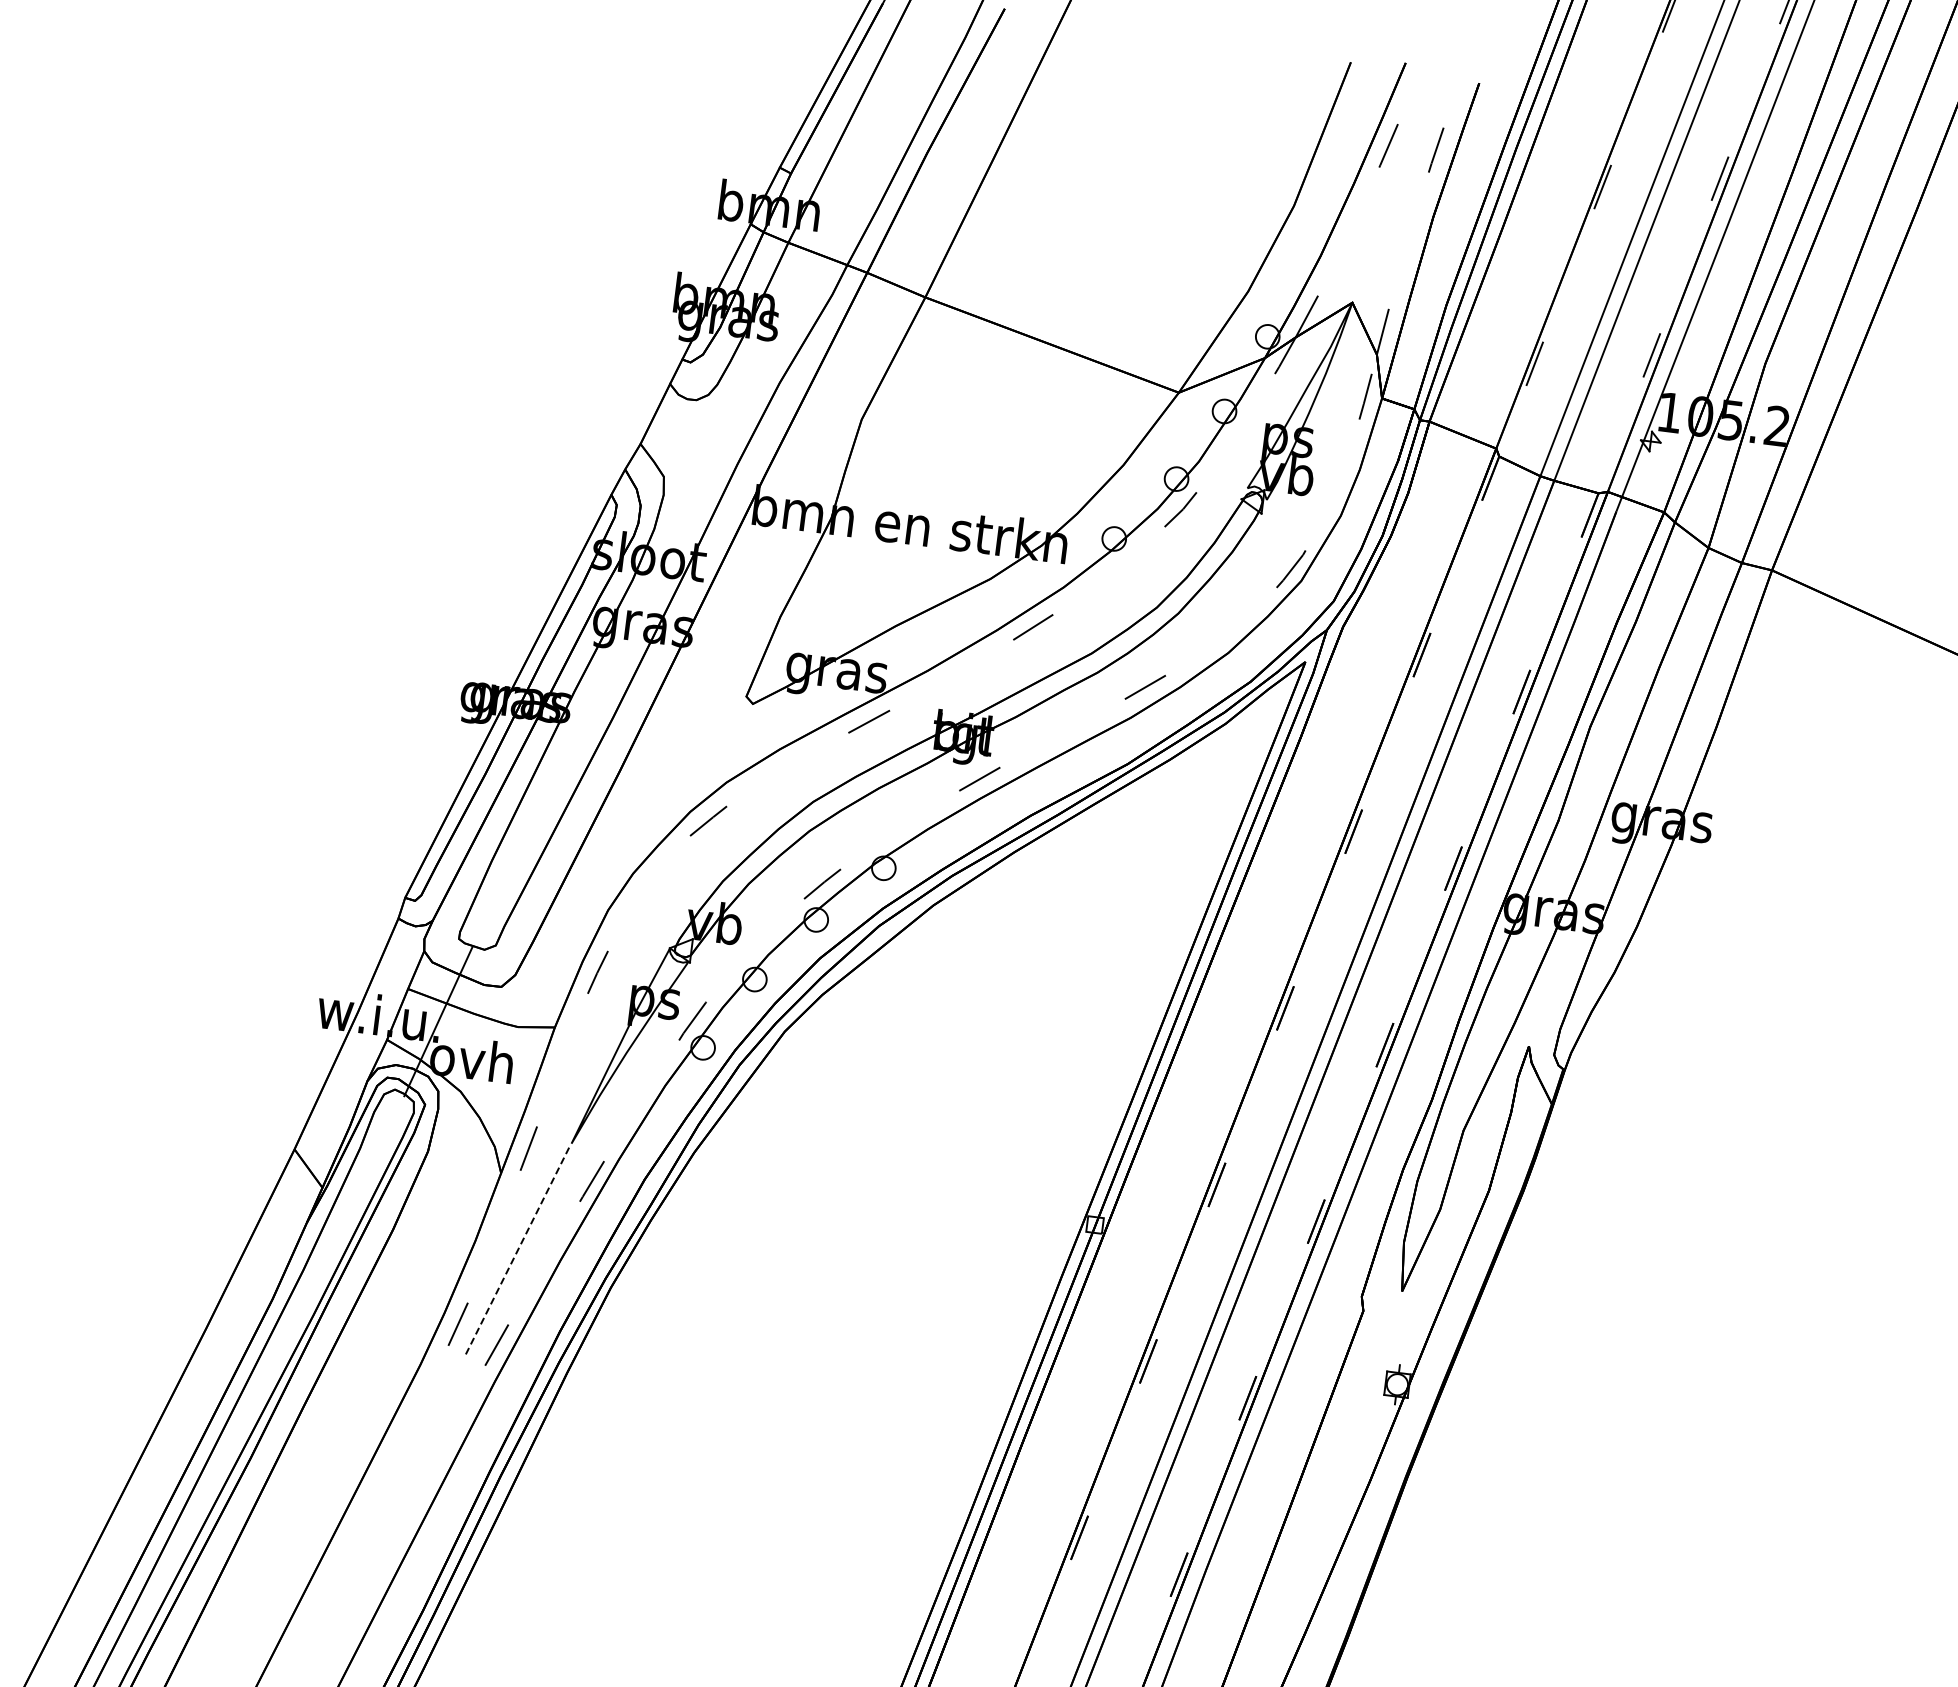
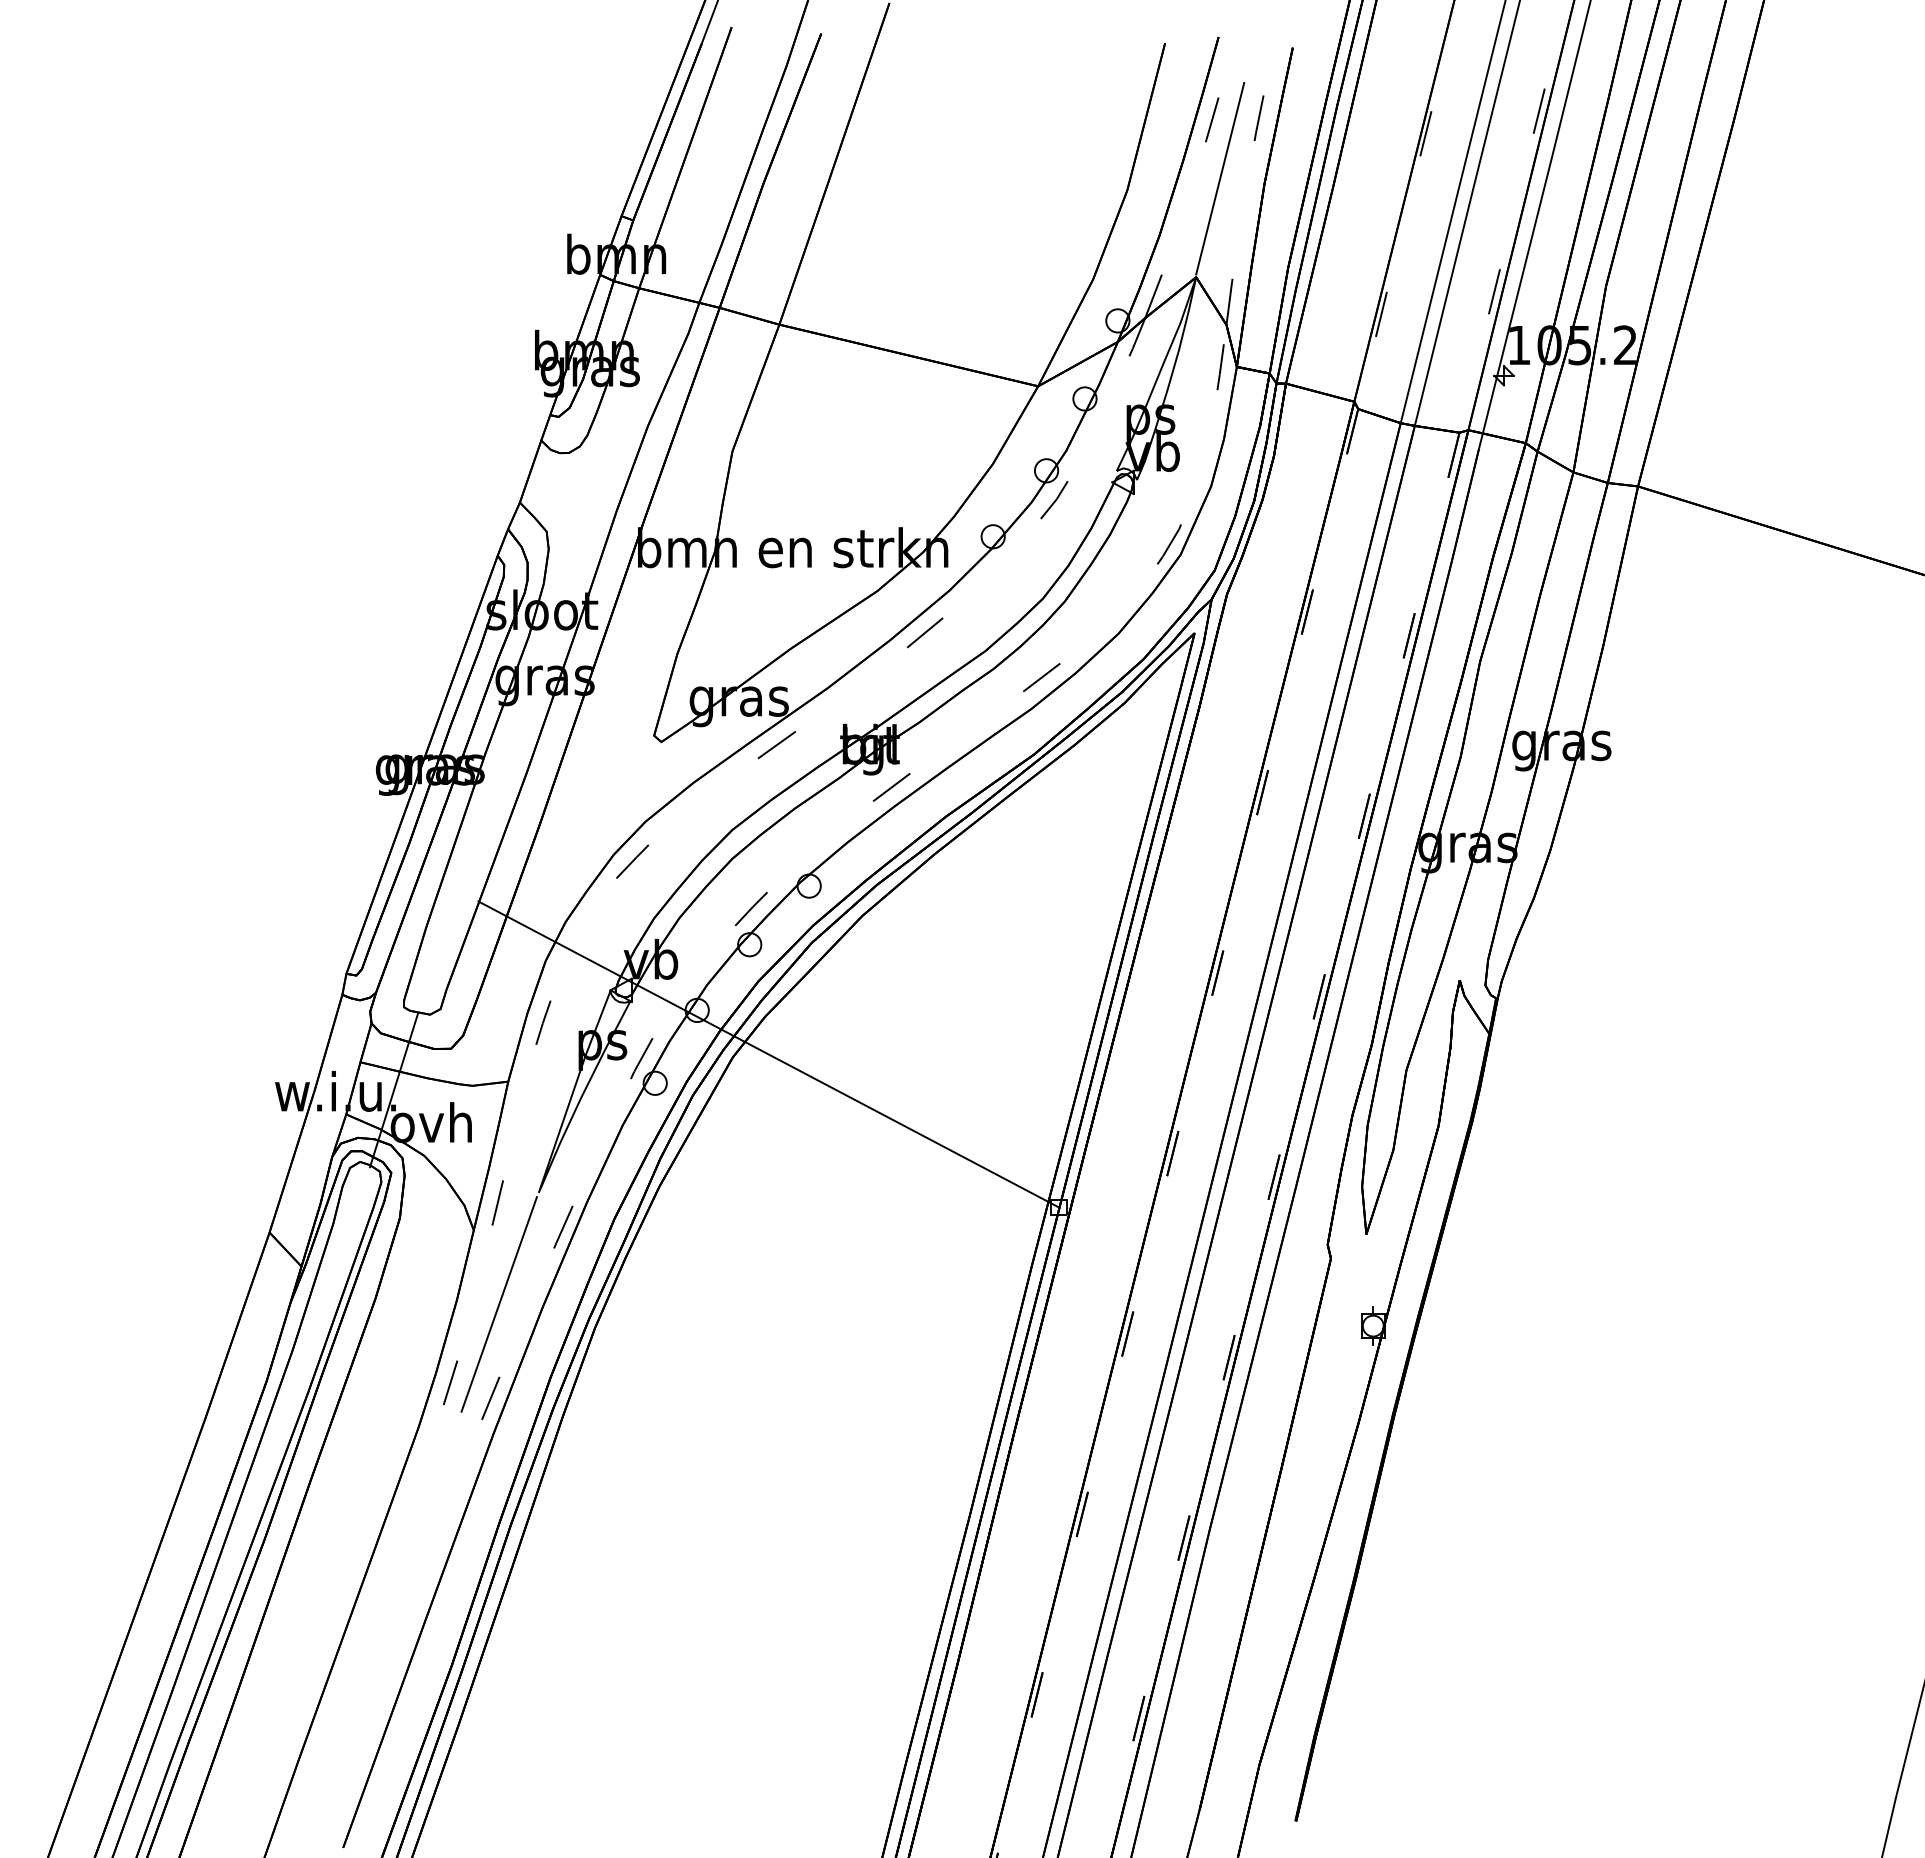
line: (1389, 206) -> (1220, 178), added
line: (821, 1033) -> (768, 1054), added
line: (517, 1251) -> (499, 1304), dashed -> solid

